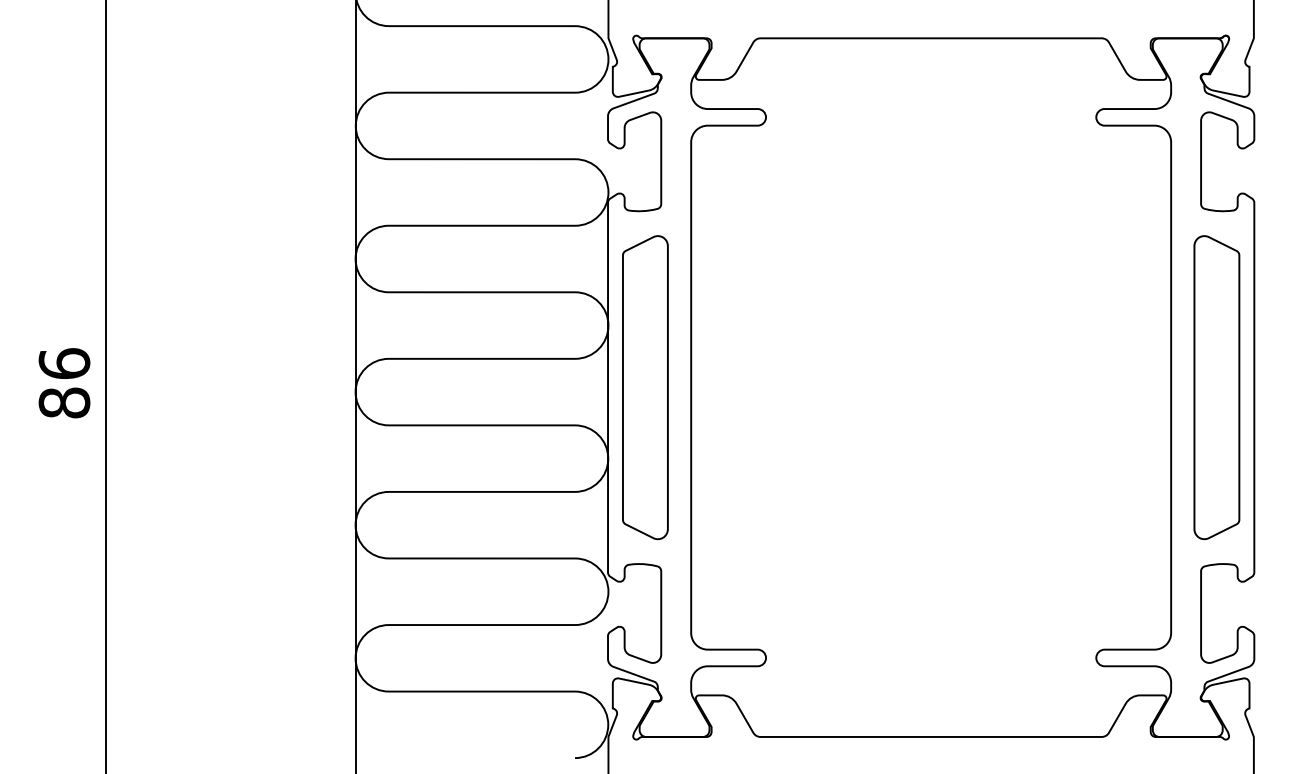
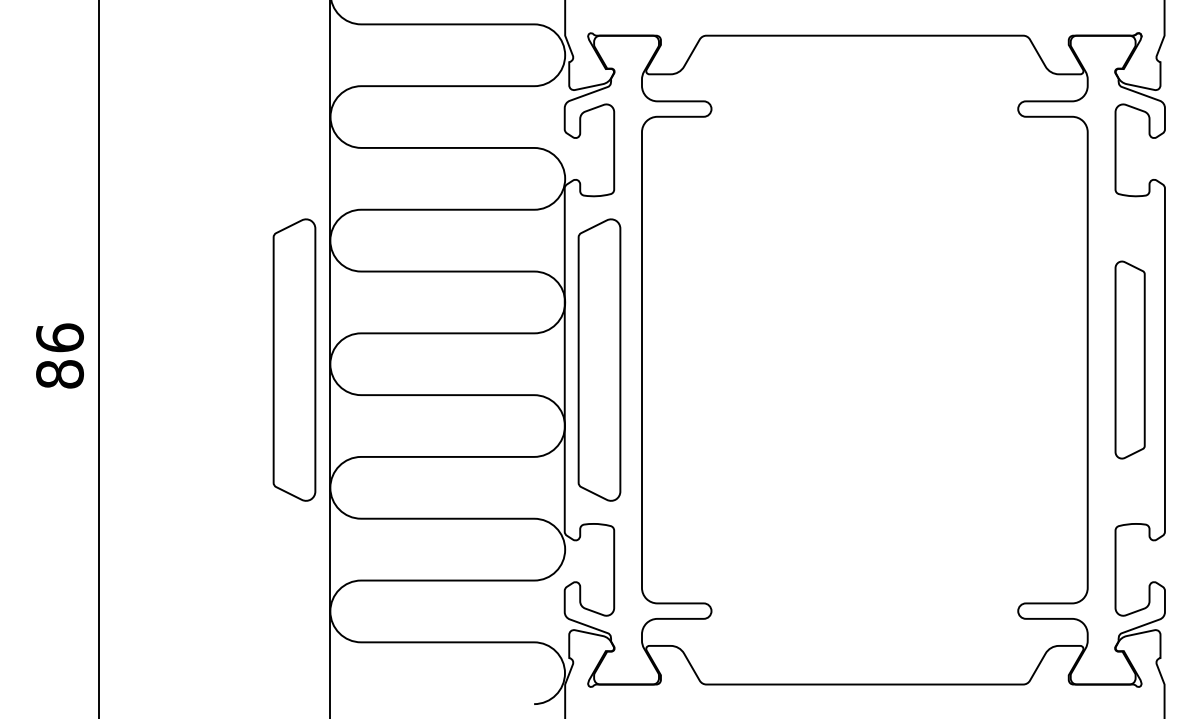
part: (316, 387) -> (294, 359), added
part: (1216, 387) -> (1129, 359), size x0.7

